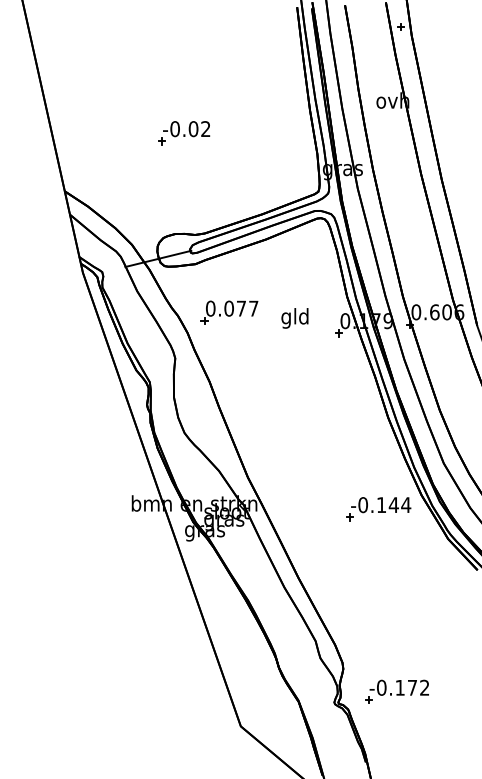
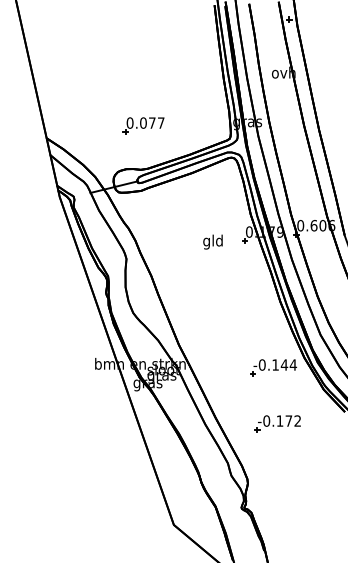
part: (183, 132) -> (132, 95), removed
part: (229, 312) -> (143, 125), moved
text: (294, 317) -> (212, 241), moved
part: (396, 691) -> (277, 423), moved

